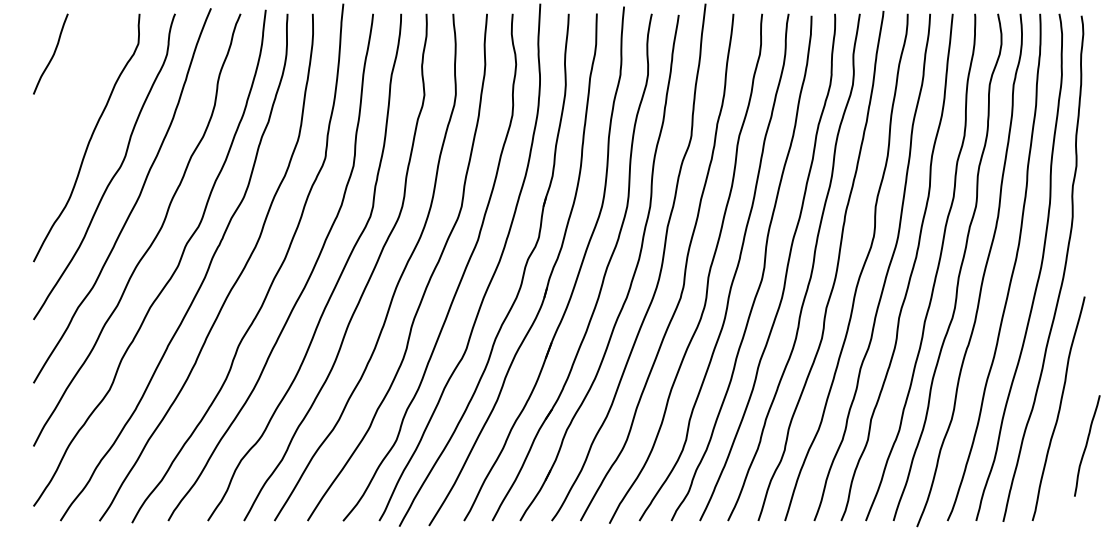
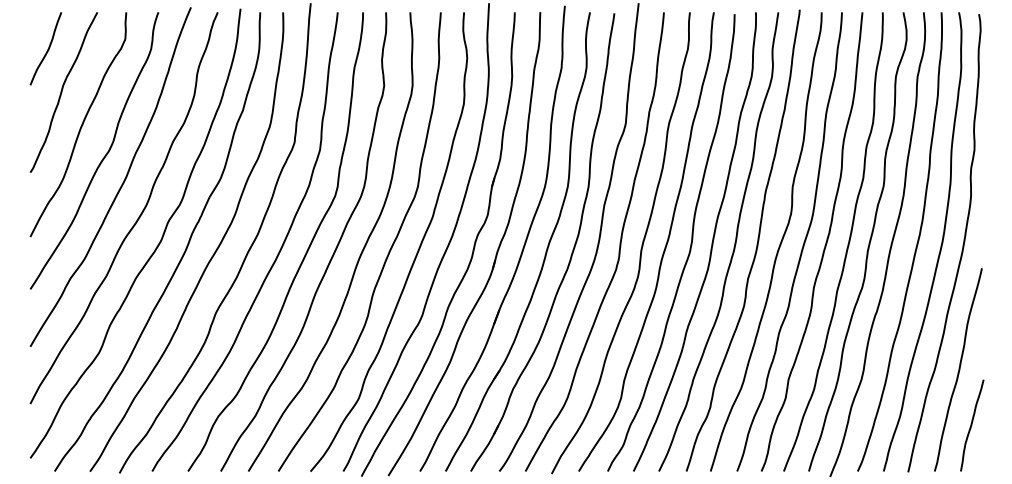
curve: (69, 102) -> (62, 92), added
curve: (1087, 445) -> (972, 425), moved

